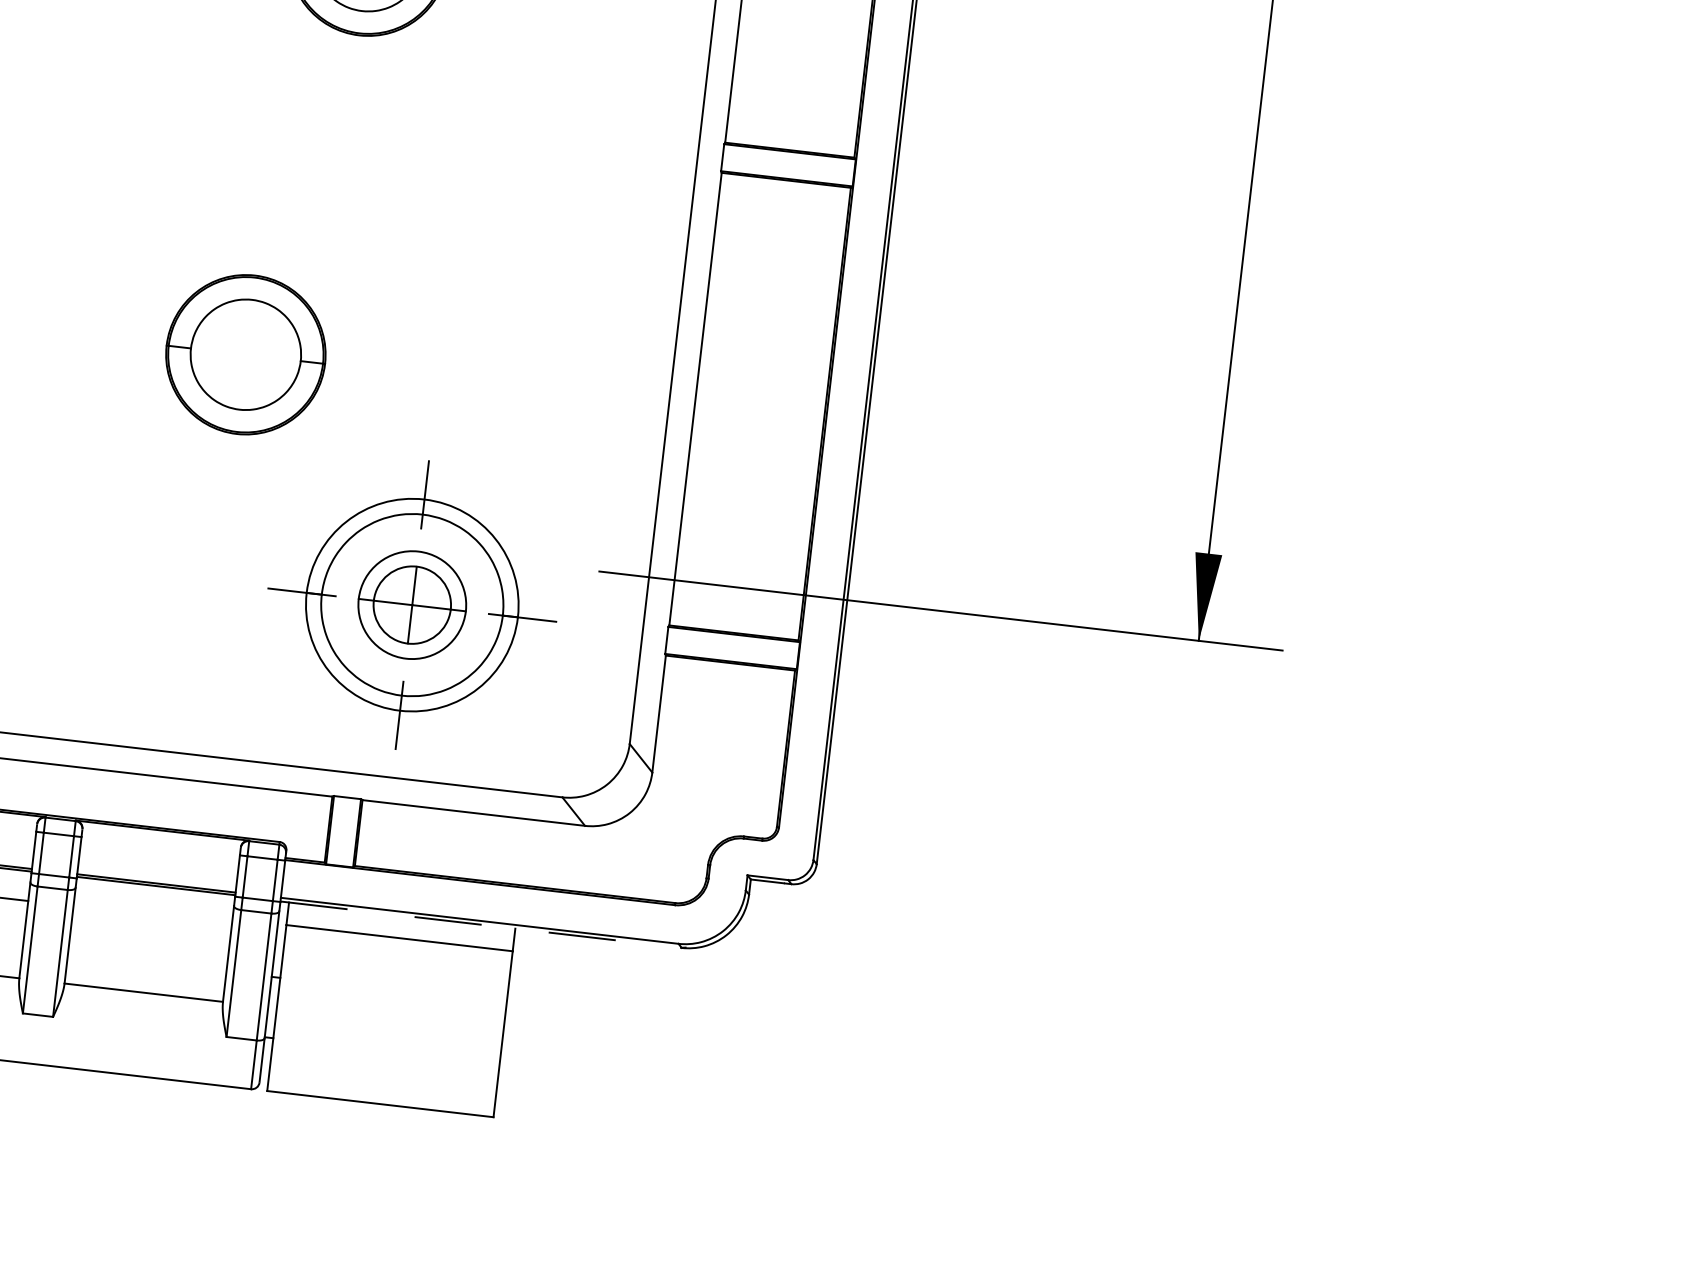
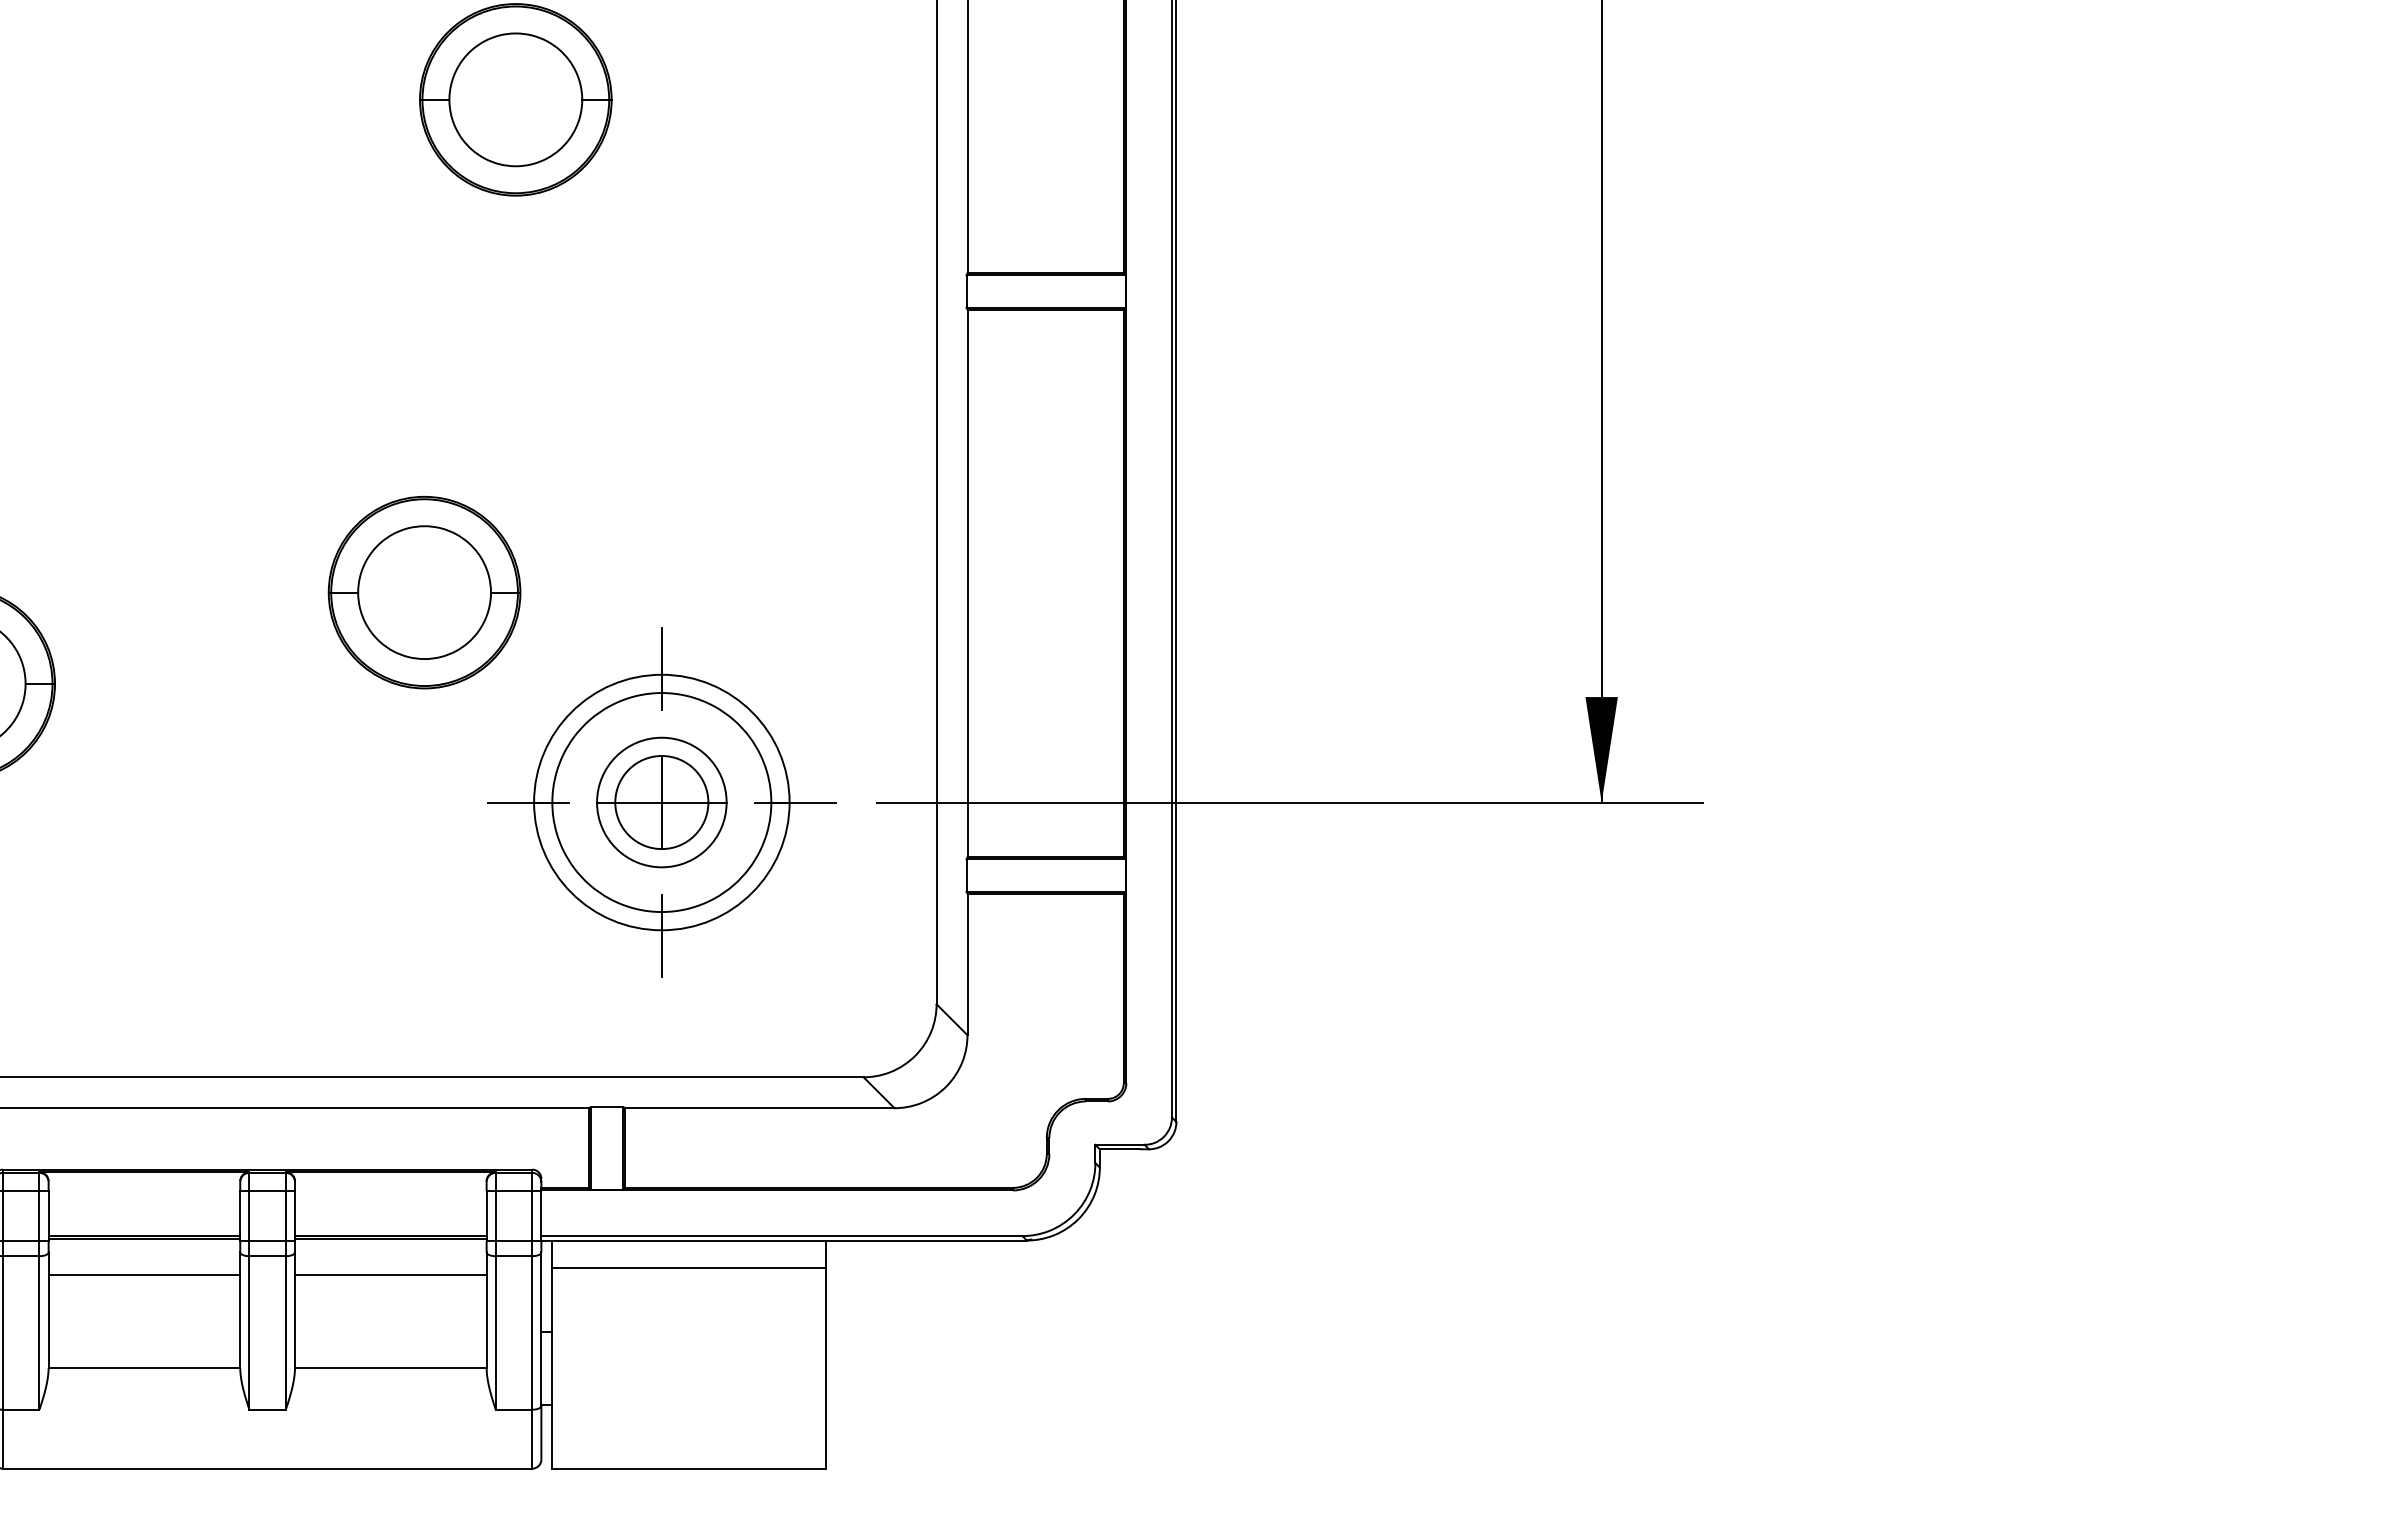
part: (412, 605) -> (661, 802), moved
line: (152, 915) -> (390, 1274), added
line: (481, 924) -> (784, 1240), dashed -> solid

